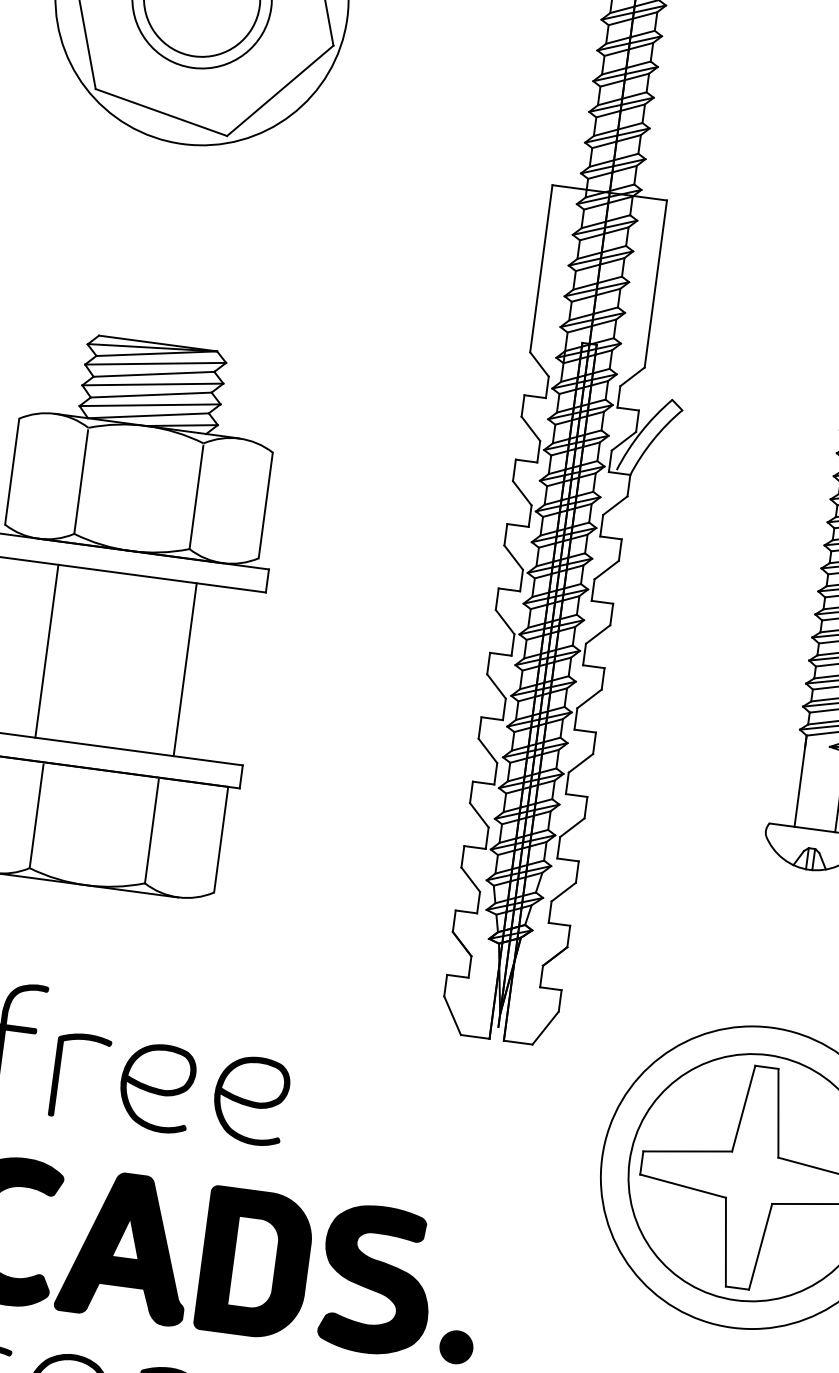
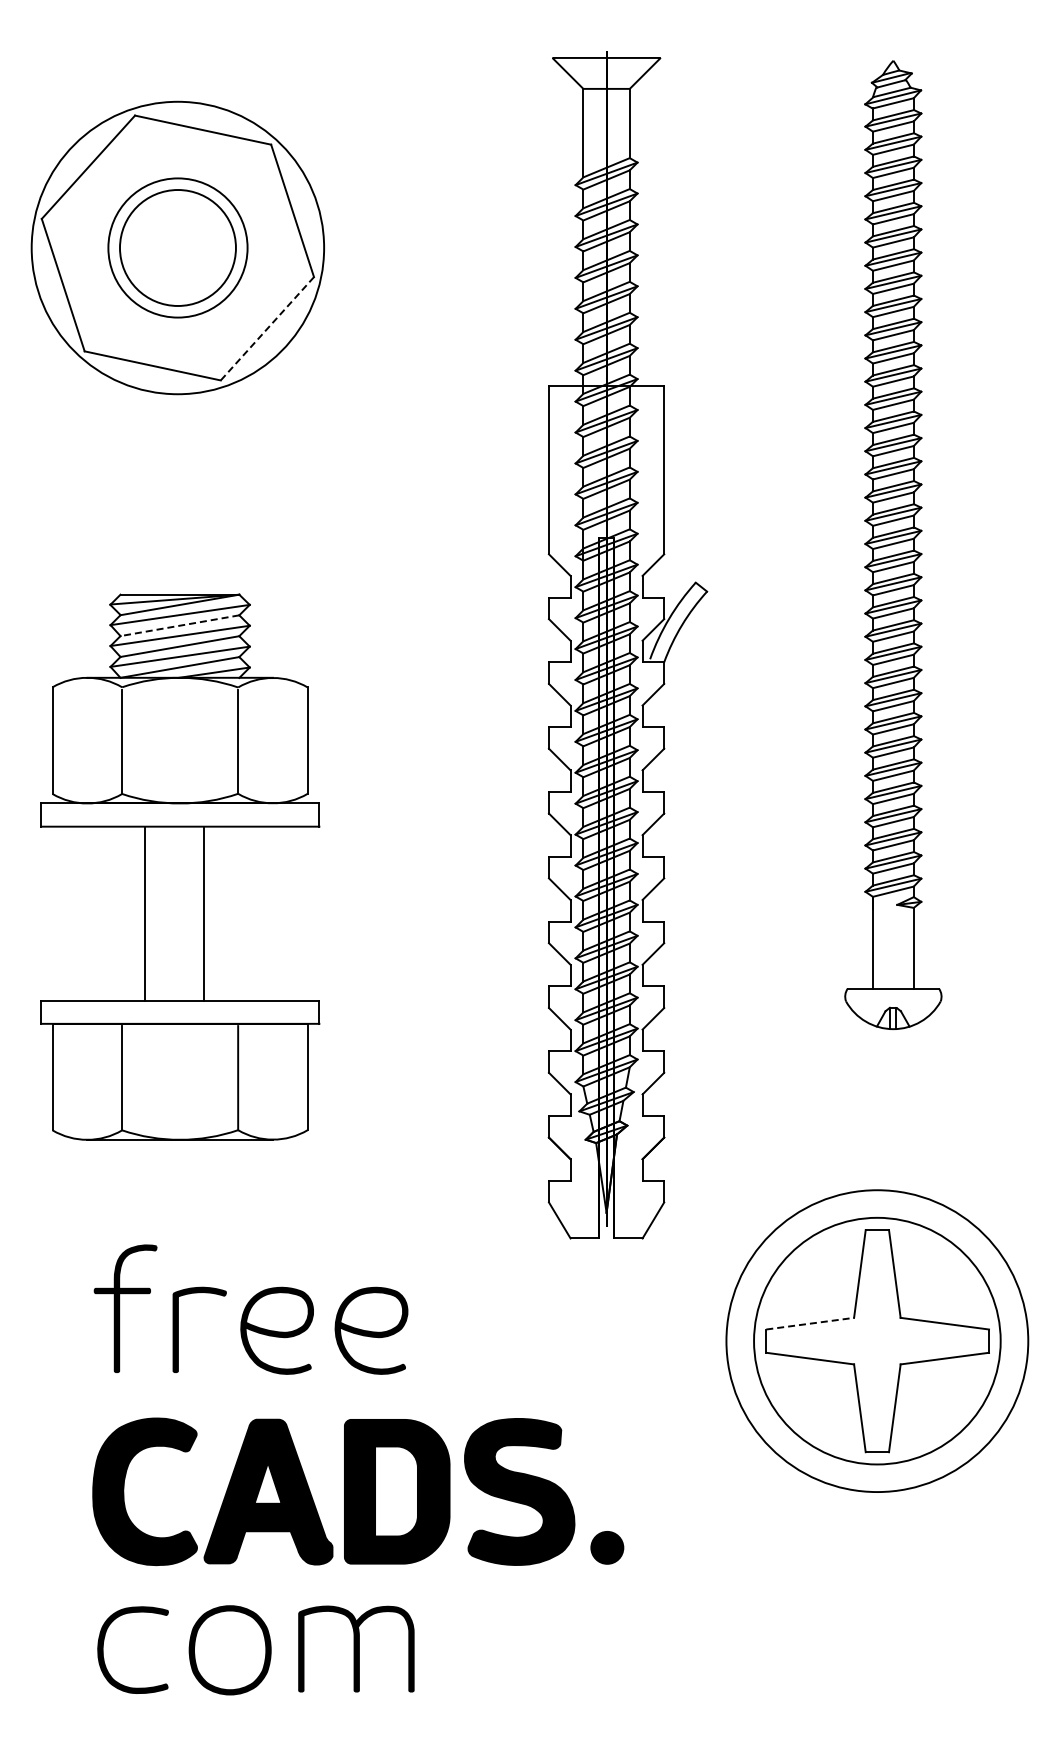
line: (280, 90) -> (267, 328), solid -> dashed
line: (153, 374) -> (179, 625), solid -> dashed
line: (46, 651) -> (144, 913), moved
line: (184, 669) -> (203, 913), moved
line: (688, 1151) -> (810, 1323), solid -> dashed

